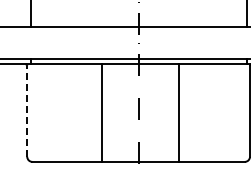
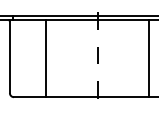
line: (27, 110) -> (10, 56), dashed -> solid
line: (101, 112) -> (46, 58), moved
line: (178, 112) -> (148, 58), moved

